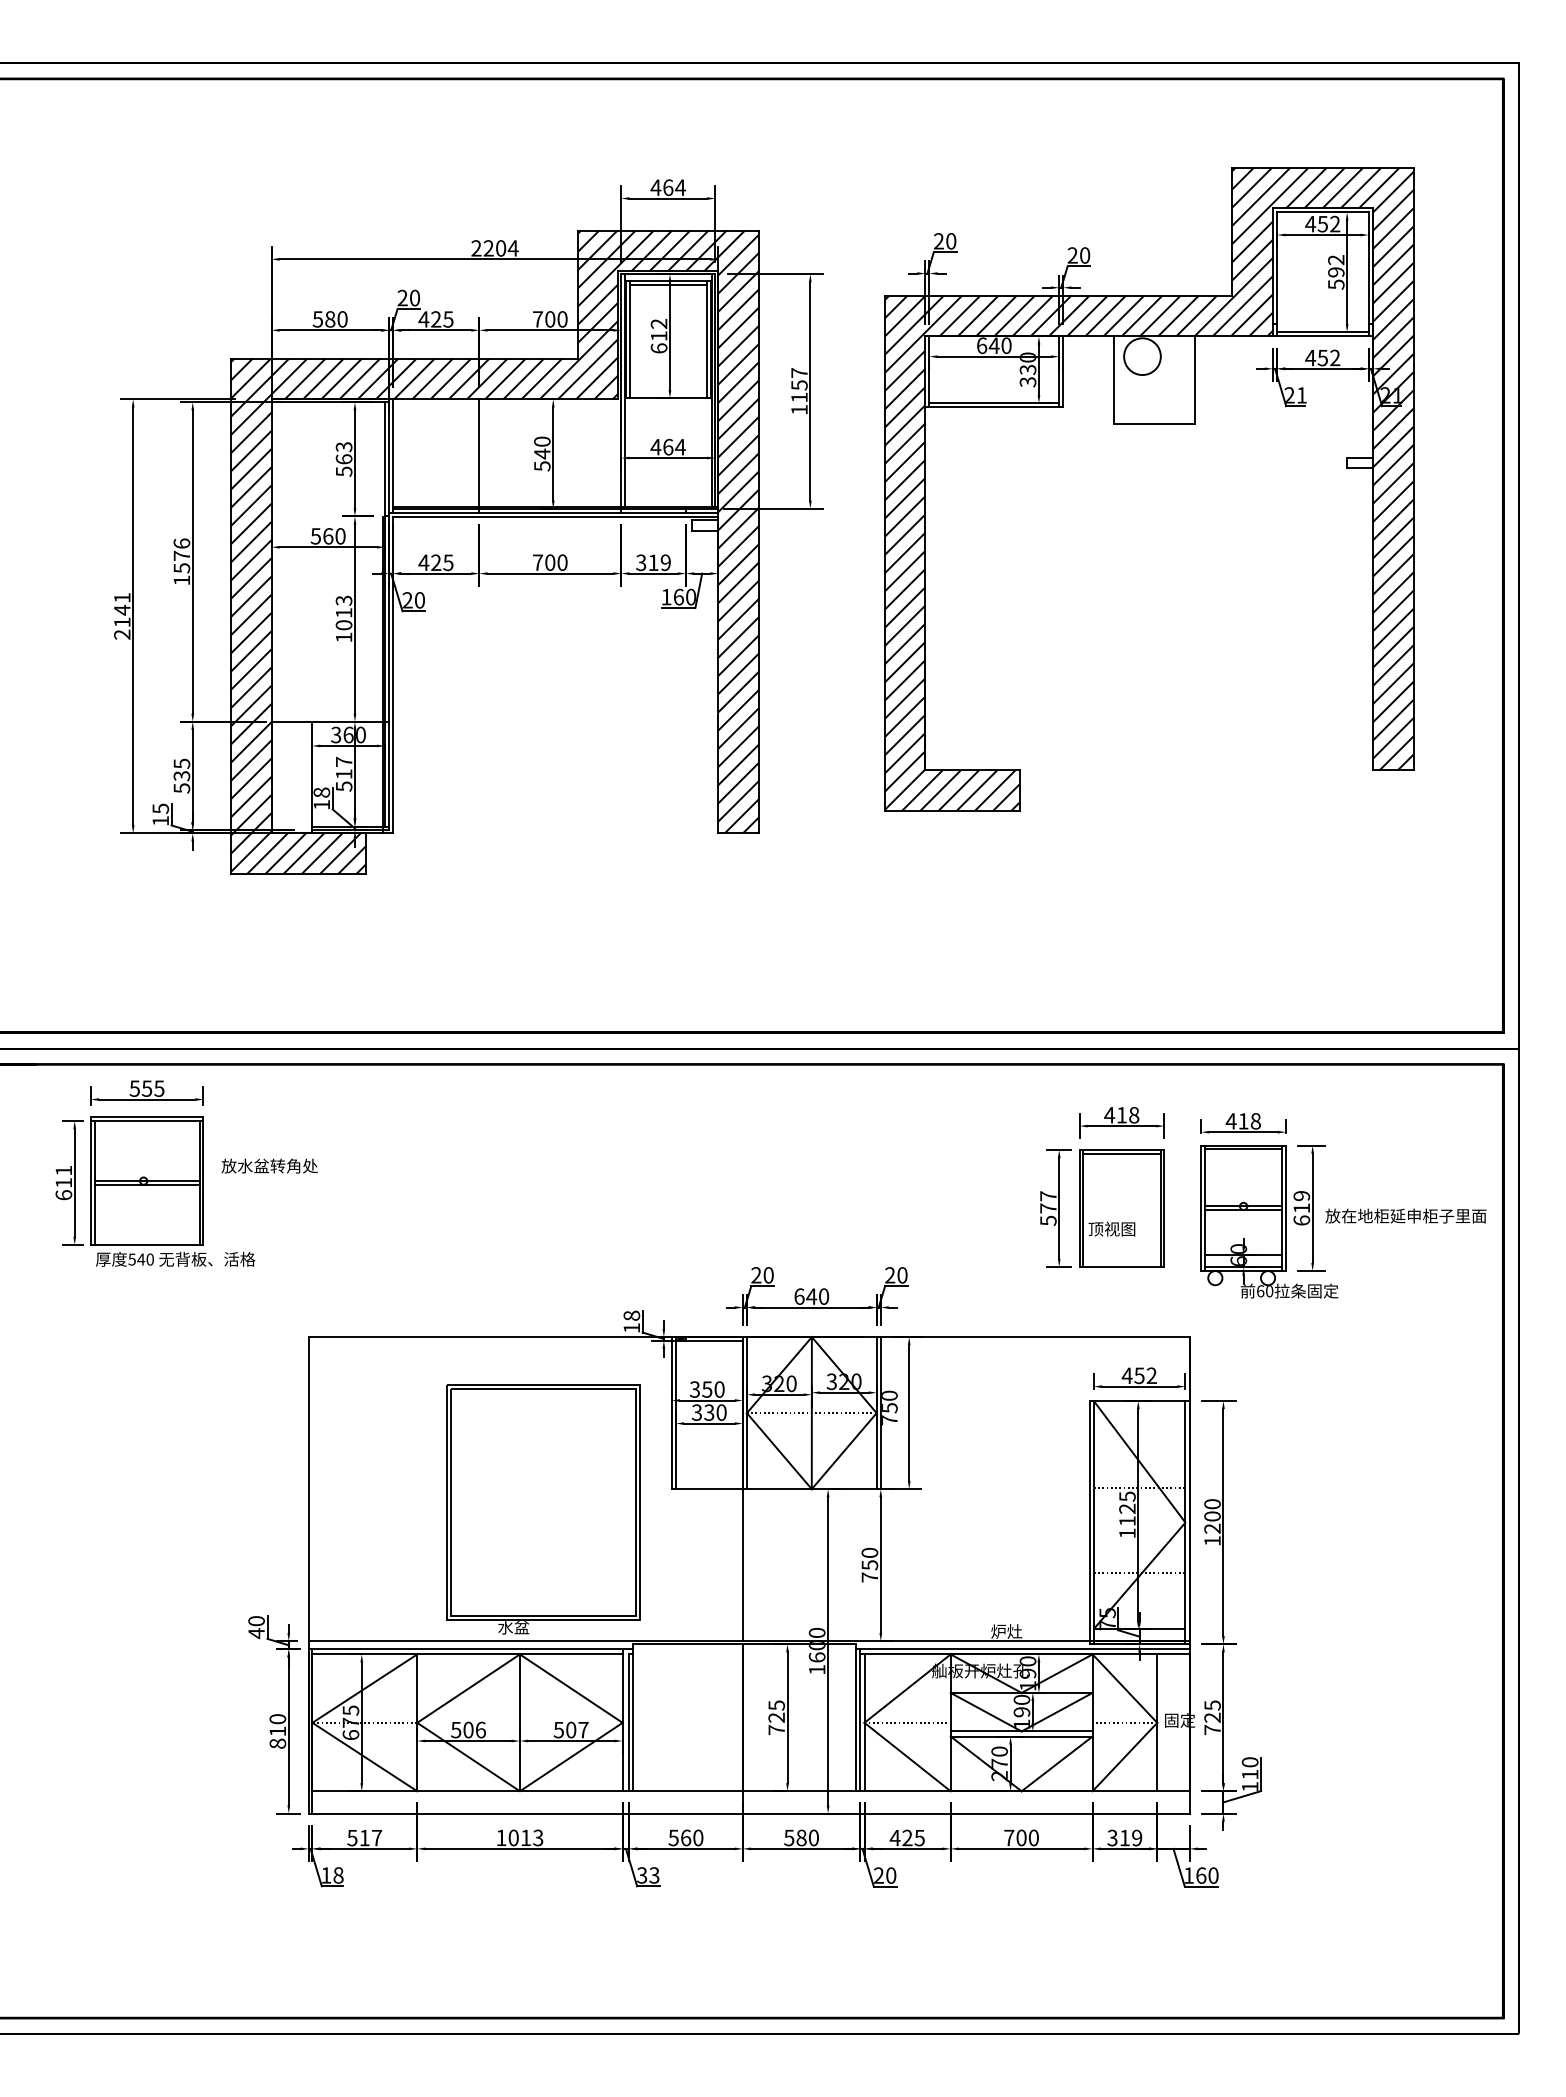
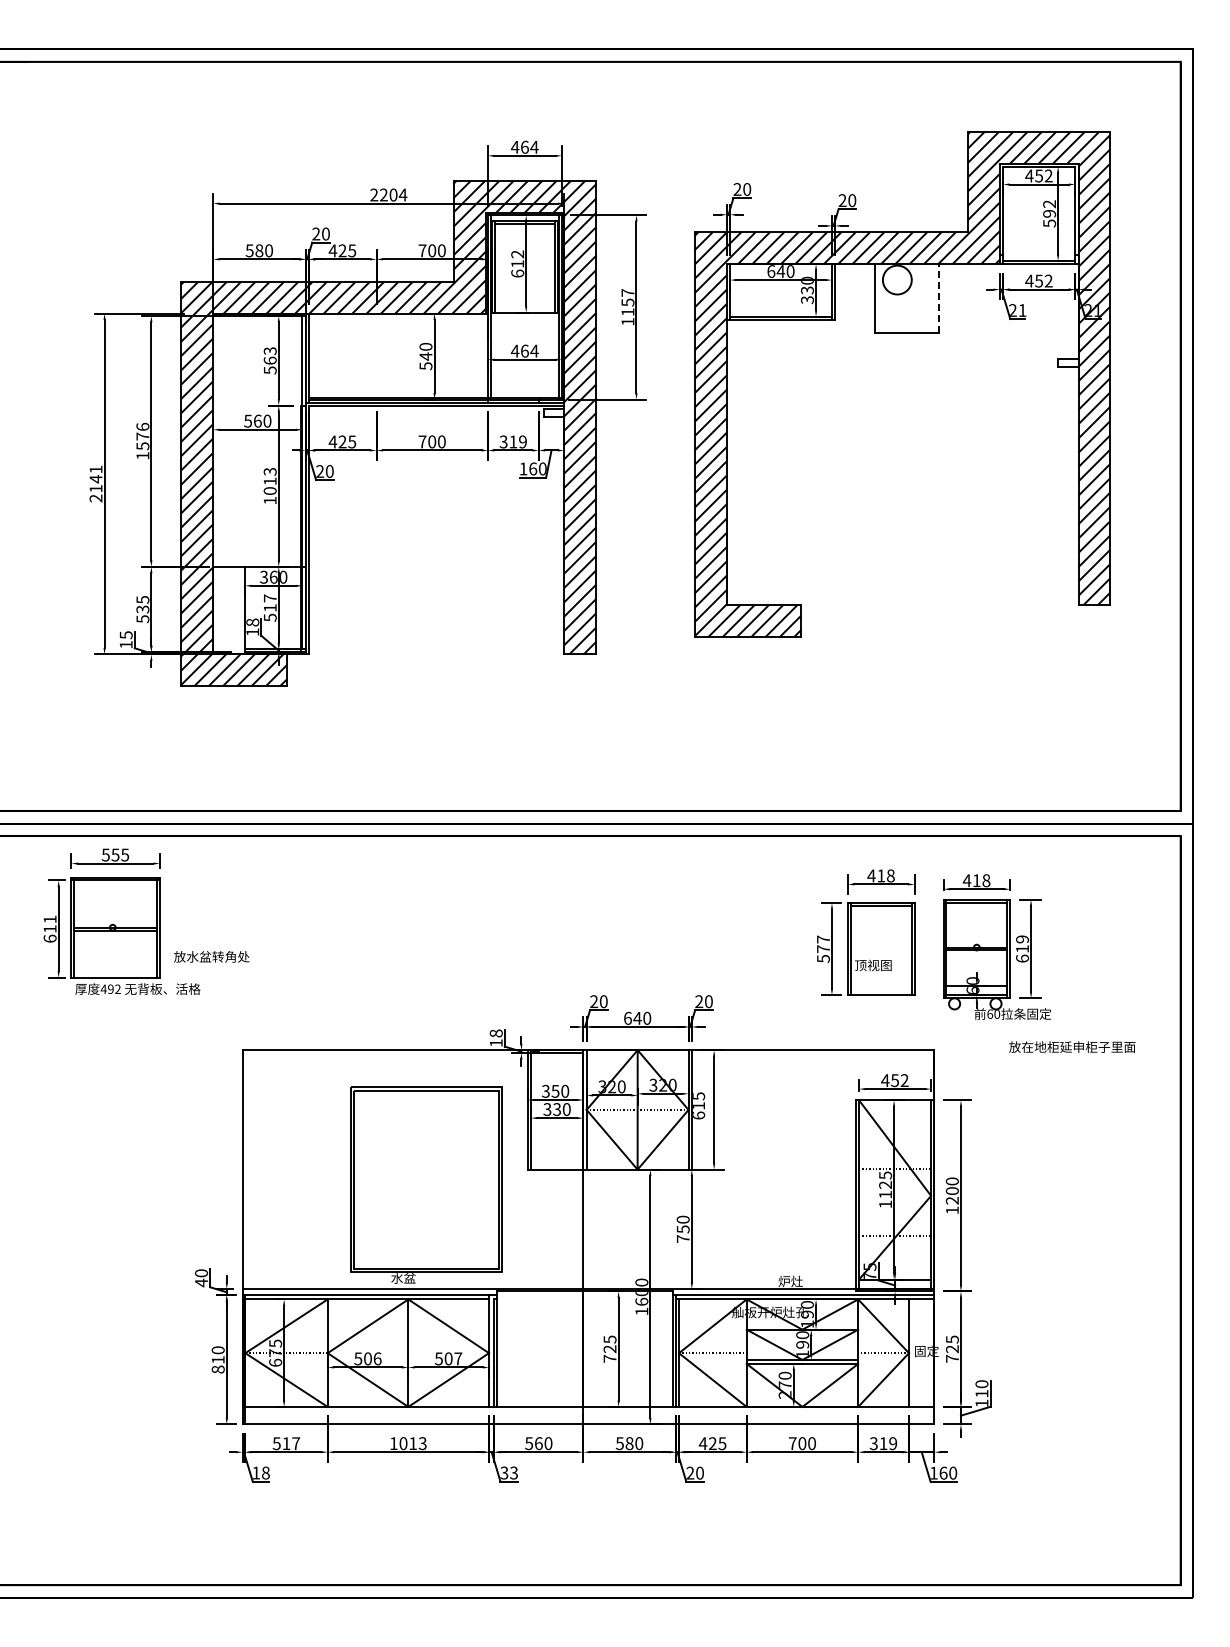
line: (1194, 378) -> (938, 297), solid -> dashed
line: (479, 455) -> (376, 357), removed
text: (269, 1165) -> (211, 956), moved
text: (1406, 1215) -> (1072, 1046), moved
text: (140, 1259) -> (110, 989), 540 -> 492
text: (890, 1407) -> (699, 1105), 750 -> 615

